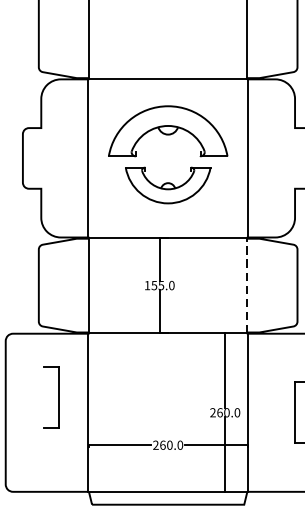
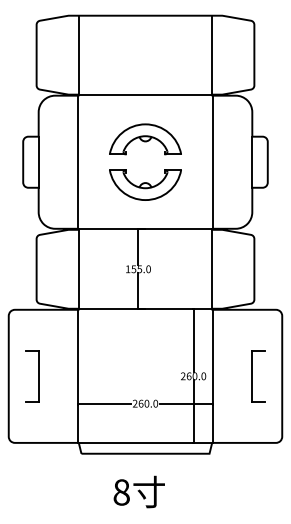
part: (168, 131) -> (145, 139), size x0.71
line: (41, 157) -> (38, 161), added
line: (295, 157) -> (252, 161), added
line: (247, 285) -> (212, 269), dashed -> solid
part: (51, 397) -> (32, 376), moved

